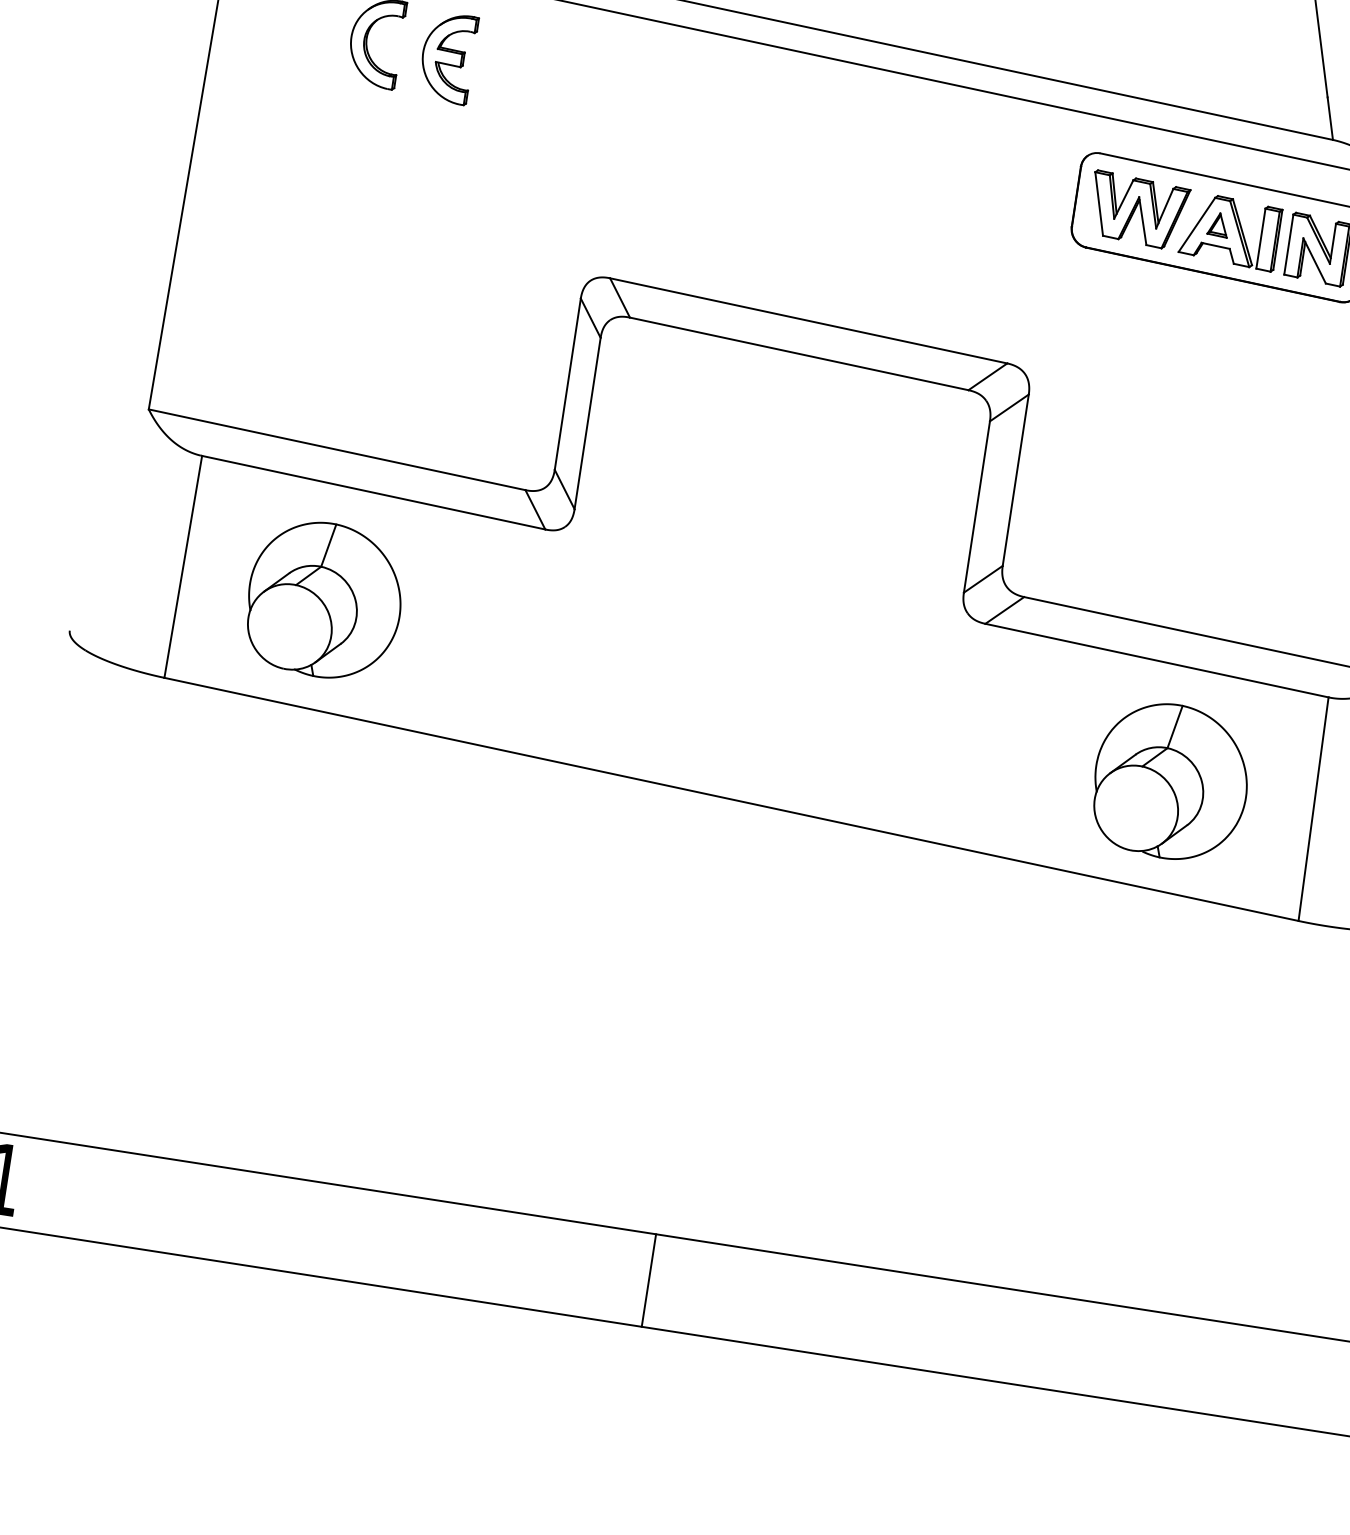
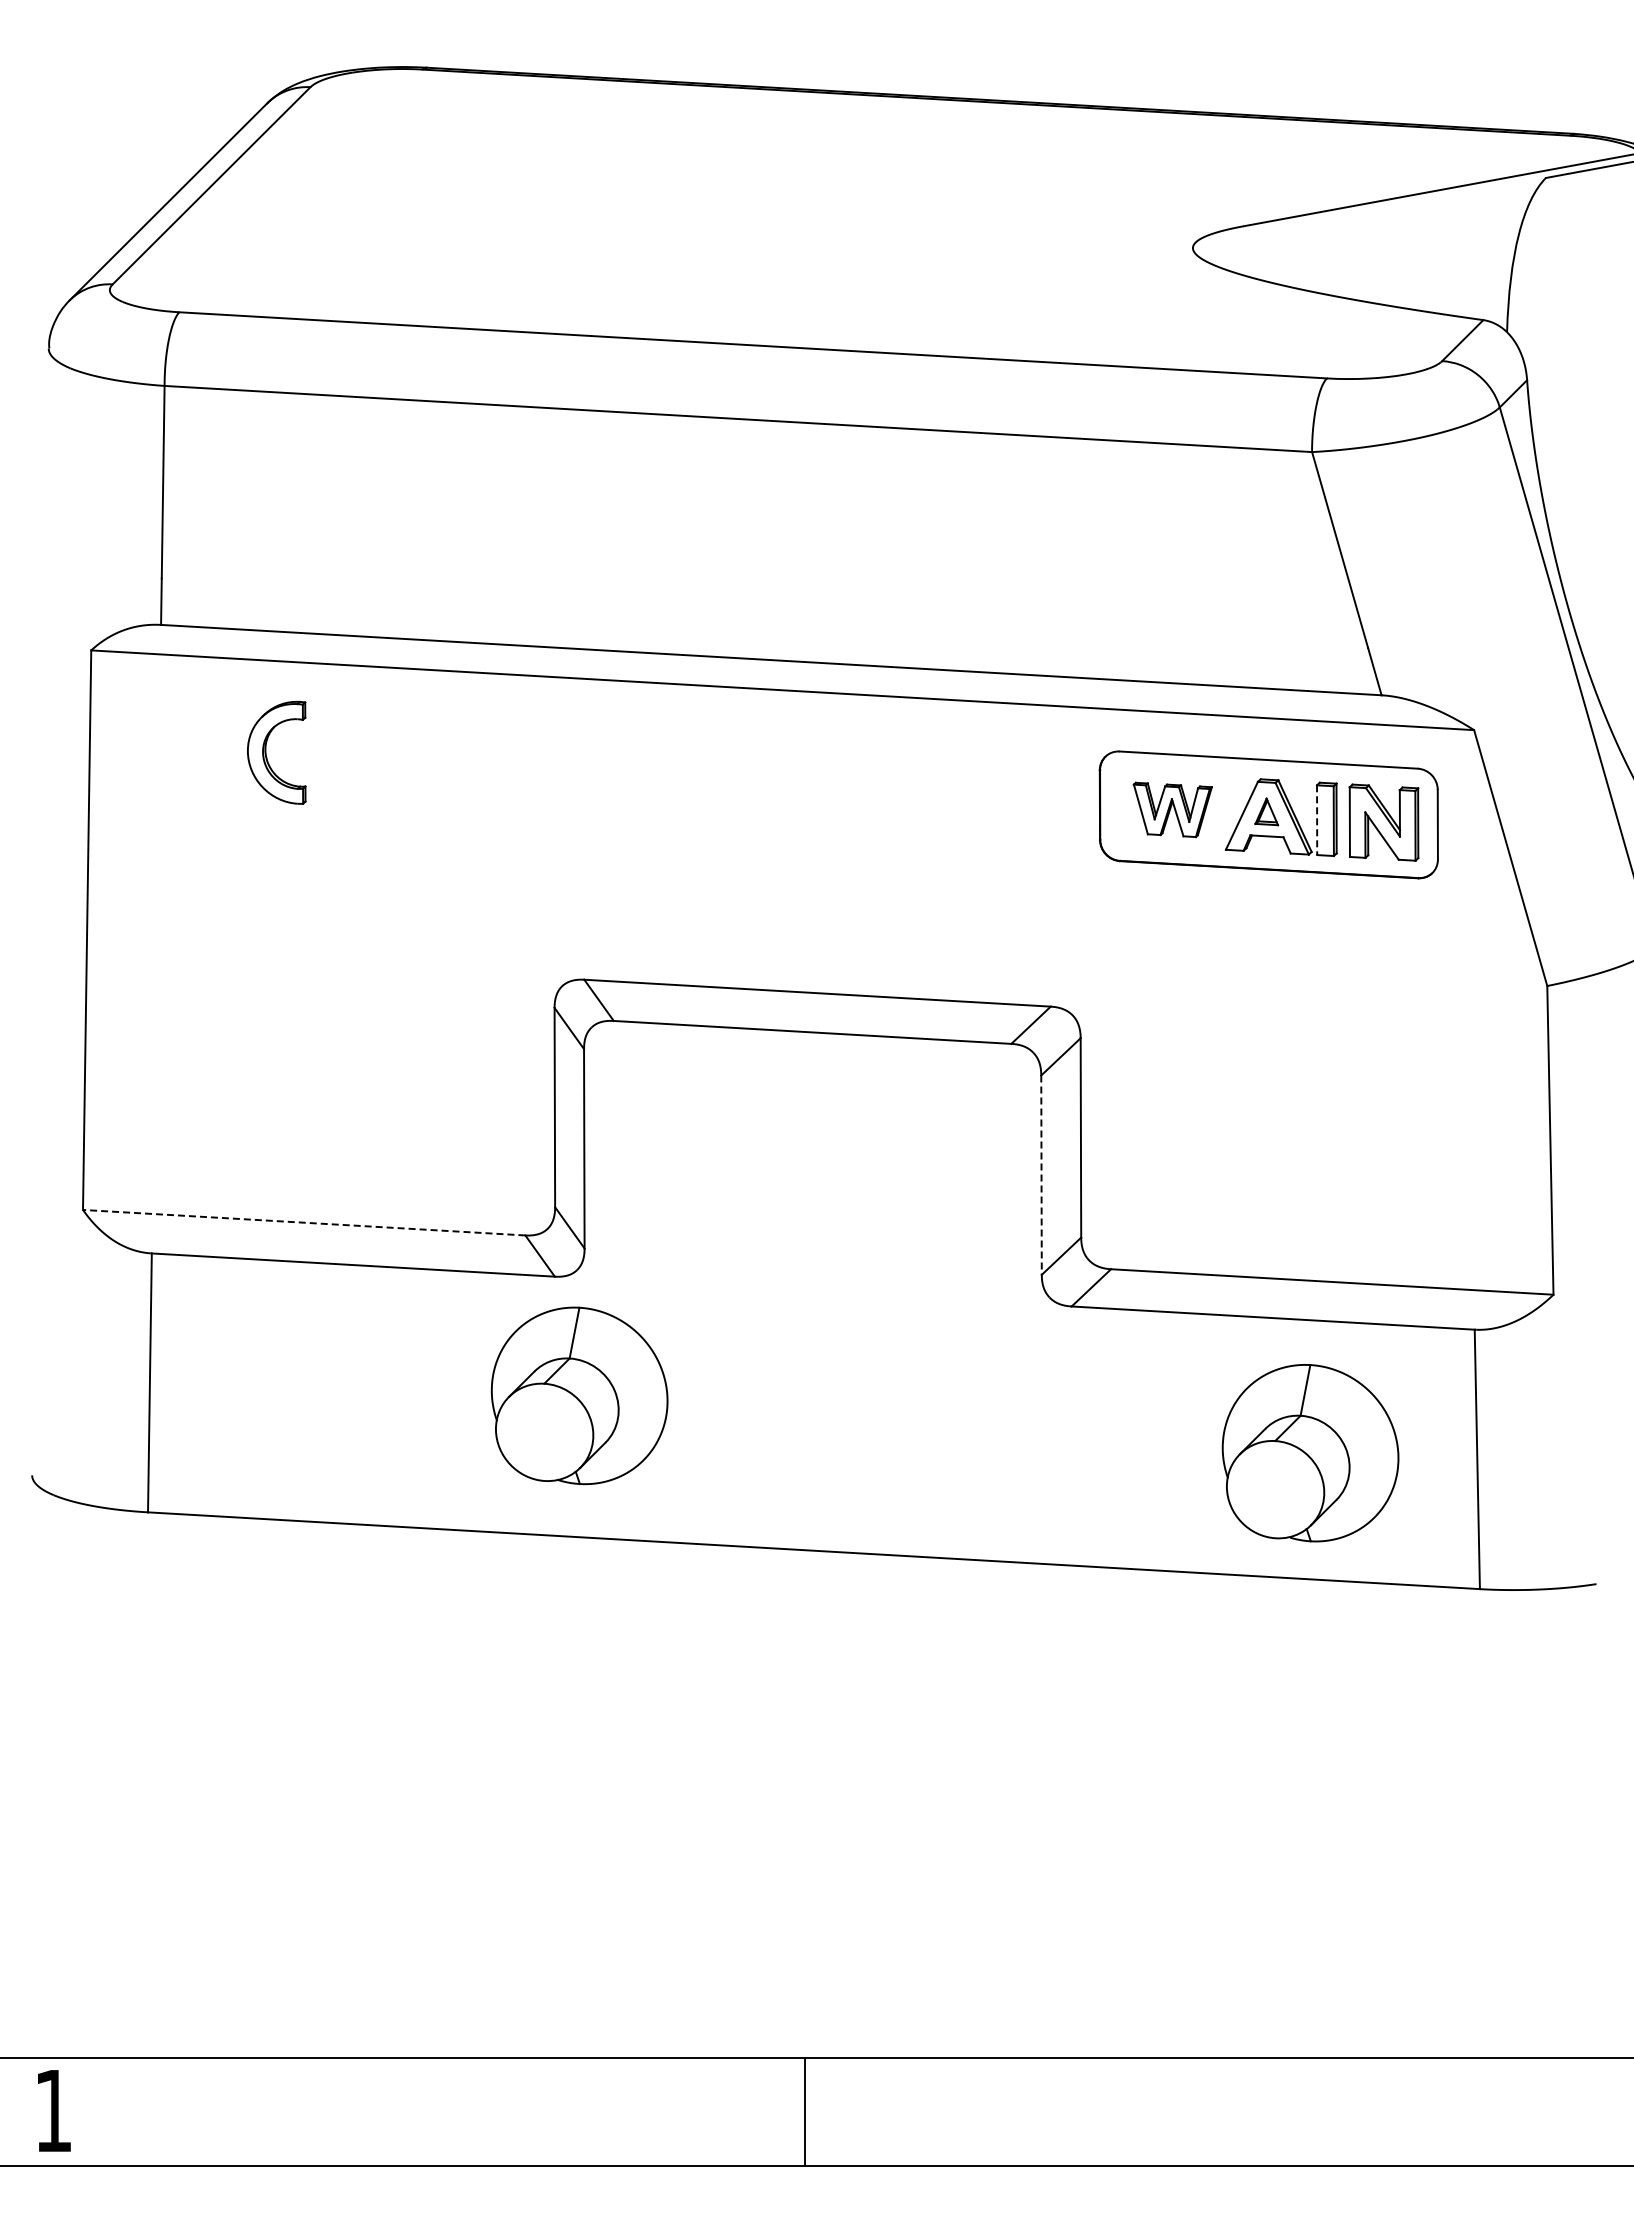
part: (447, 57) -> (360, 757), removed
part: (1138, 210) -> (1172, 809), size x0.7
line: (1261, 238) -> (1317, 820), solid -> dashed
line: (337, 449) -> (304, 1222), solid -> dashed
line: (976, 507) -> (1041, 1175), solid -> dashed
part: (324, 599) -> (579, 1395), moved

